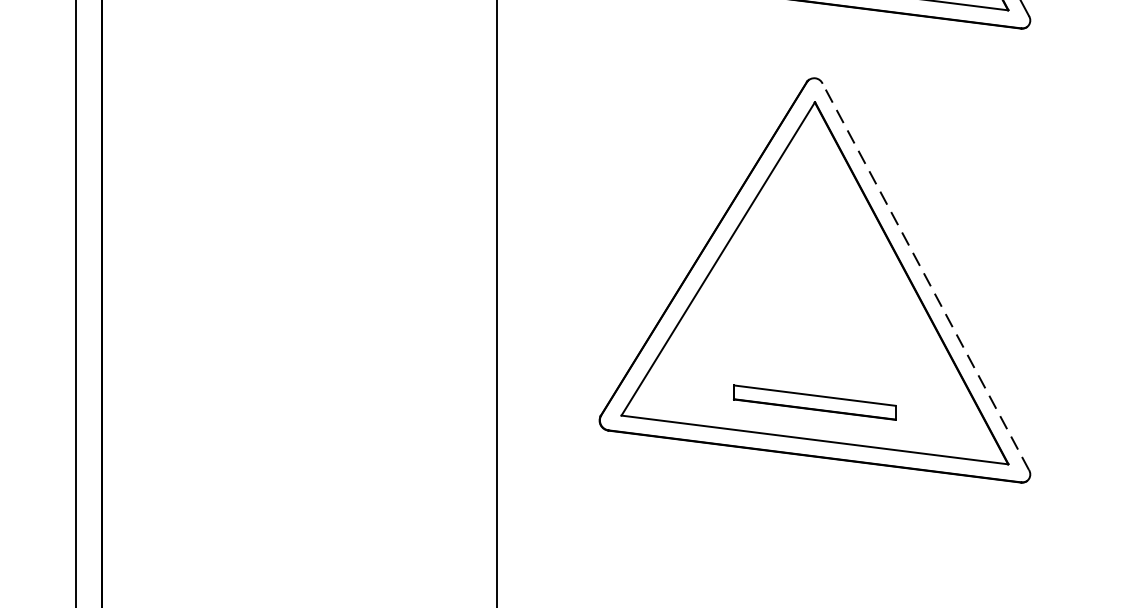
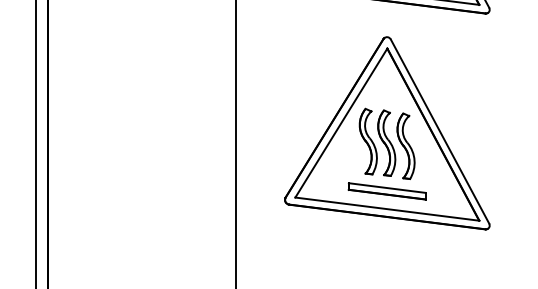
line: (924, 276) -> (439, 131), dashed -> solid
part: (813, 301) -> (386, 143), added

